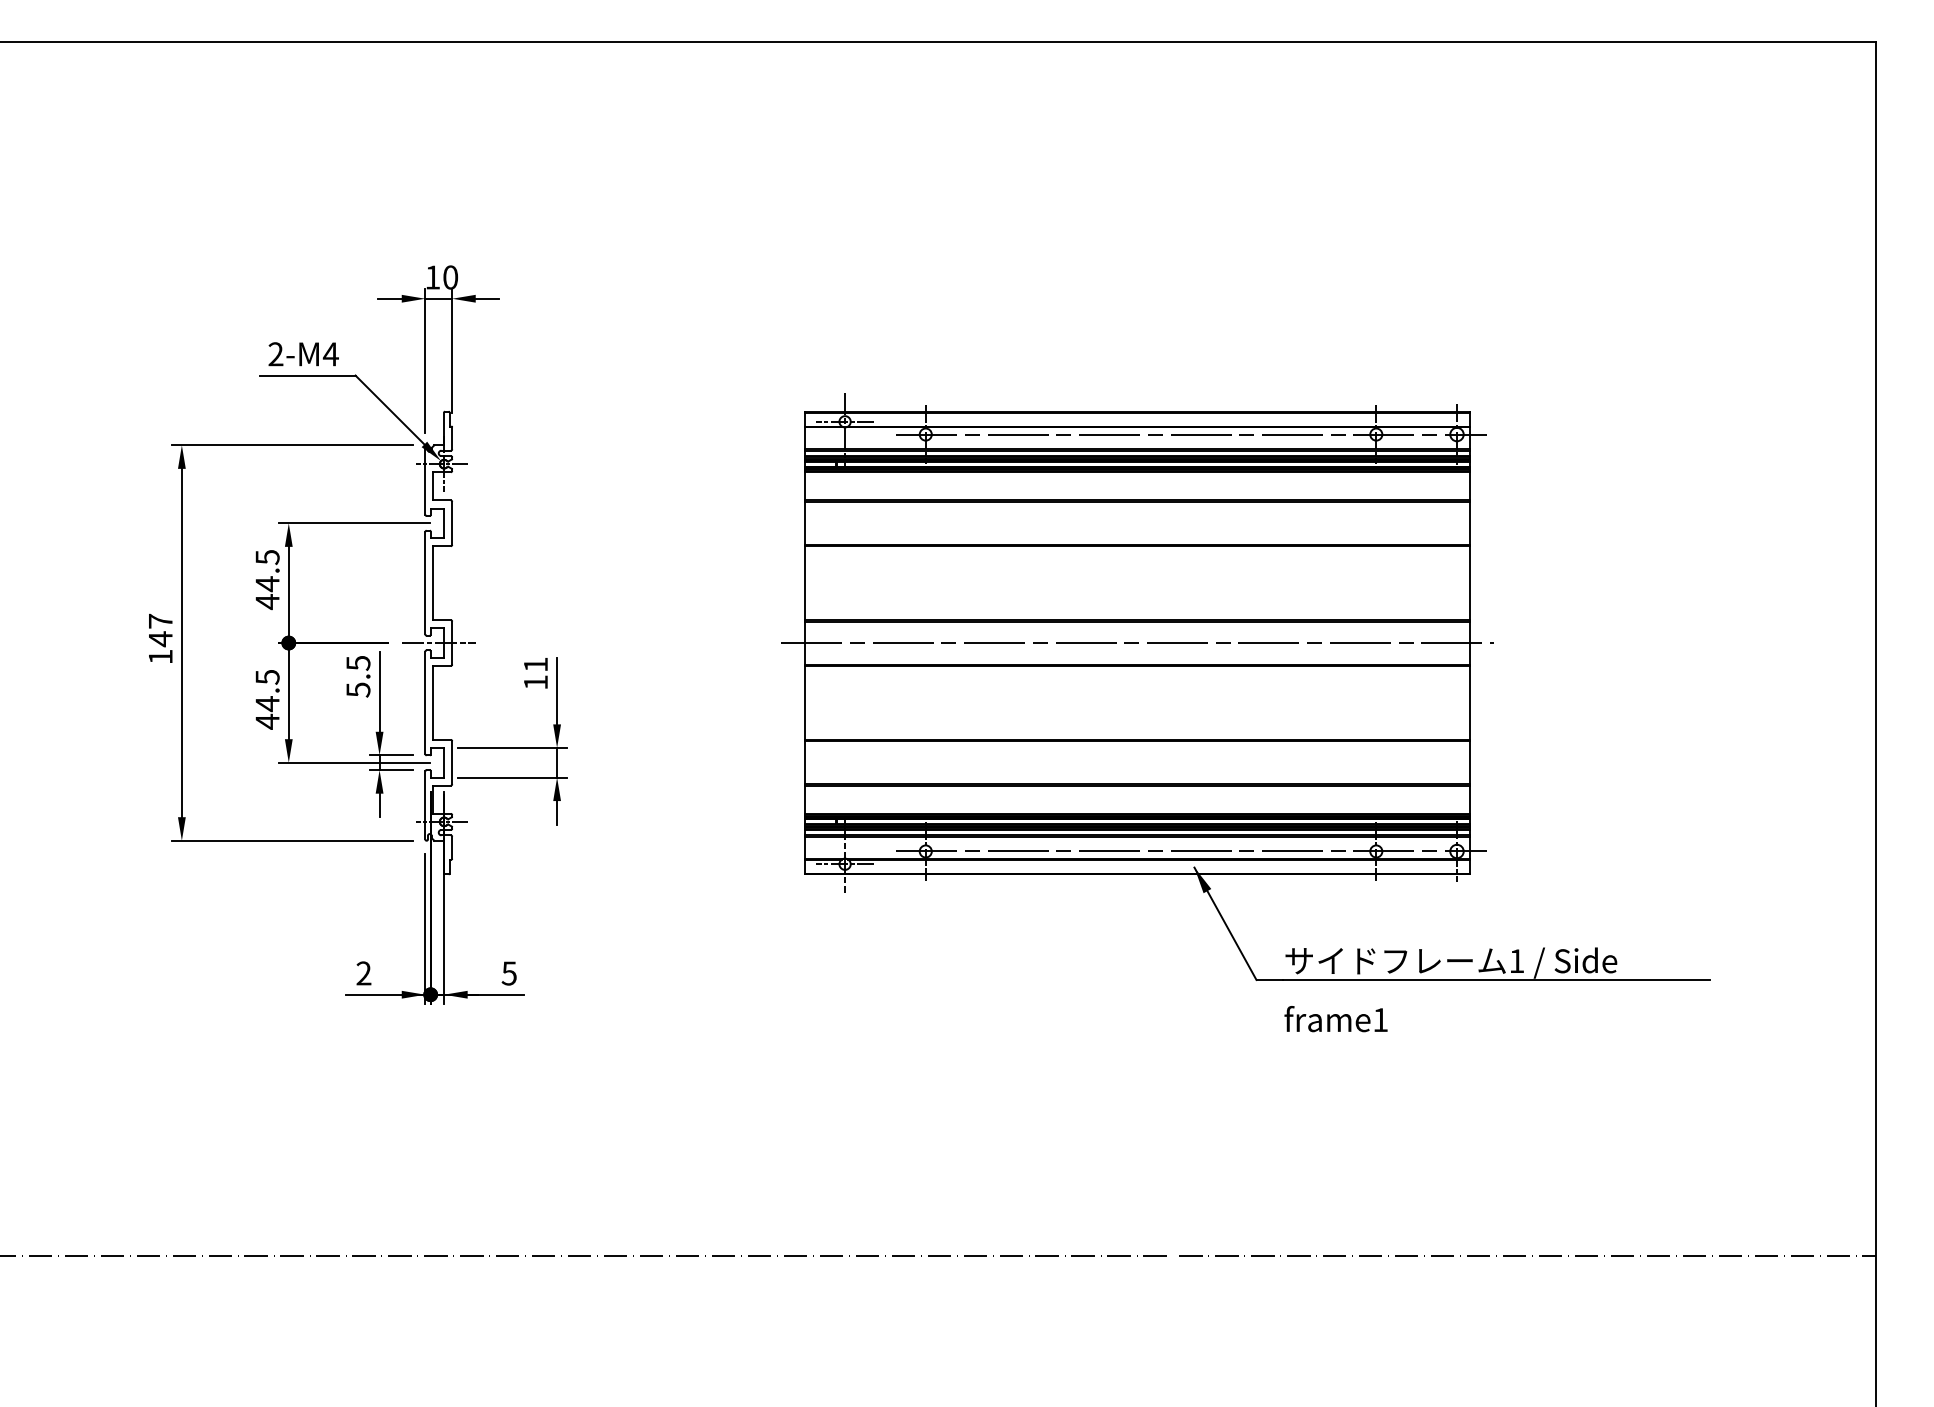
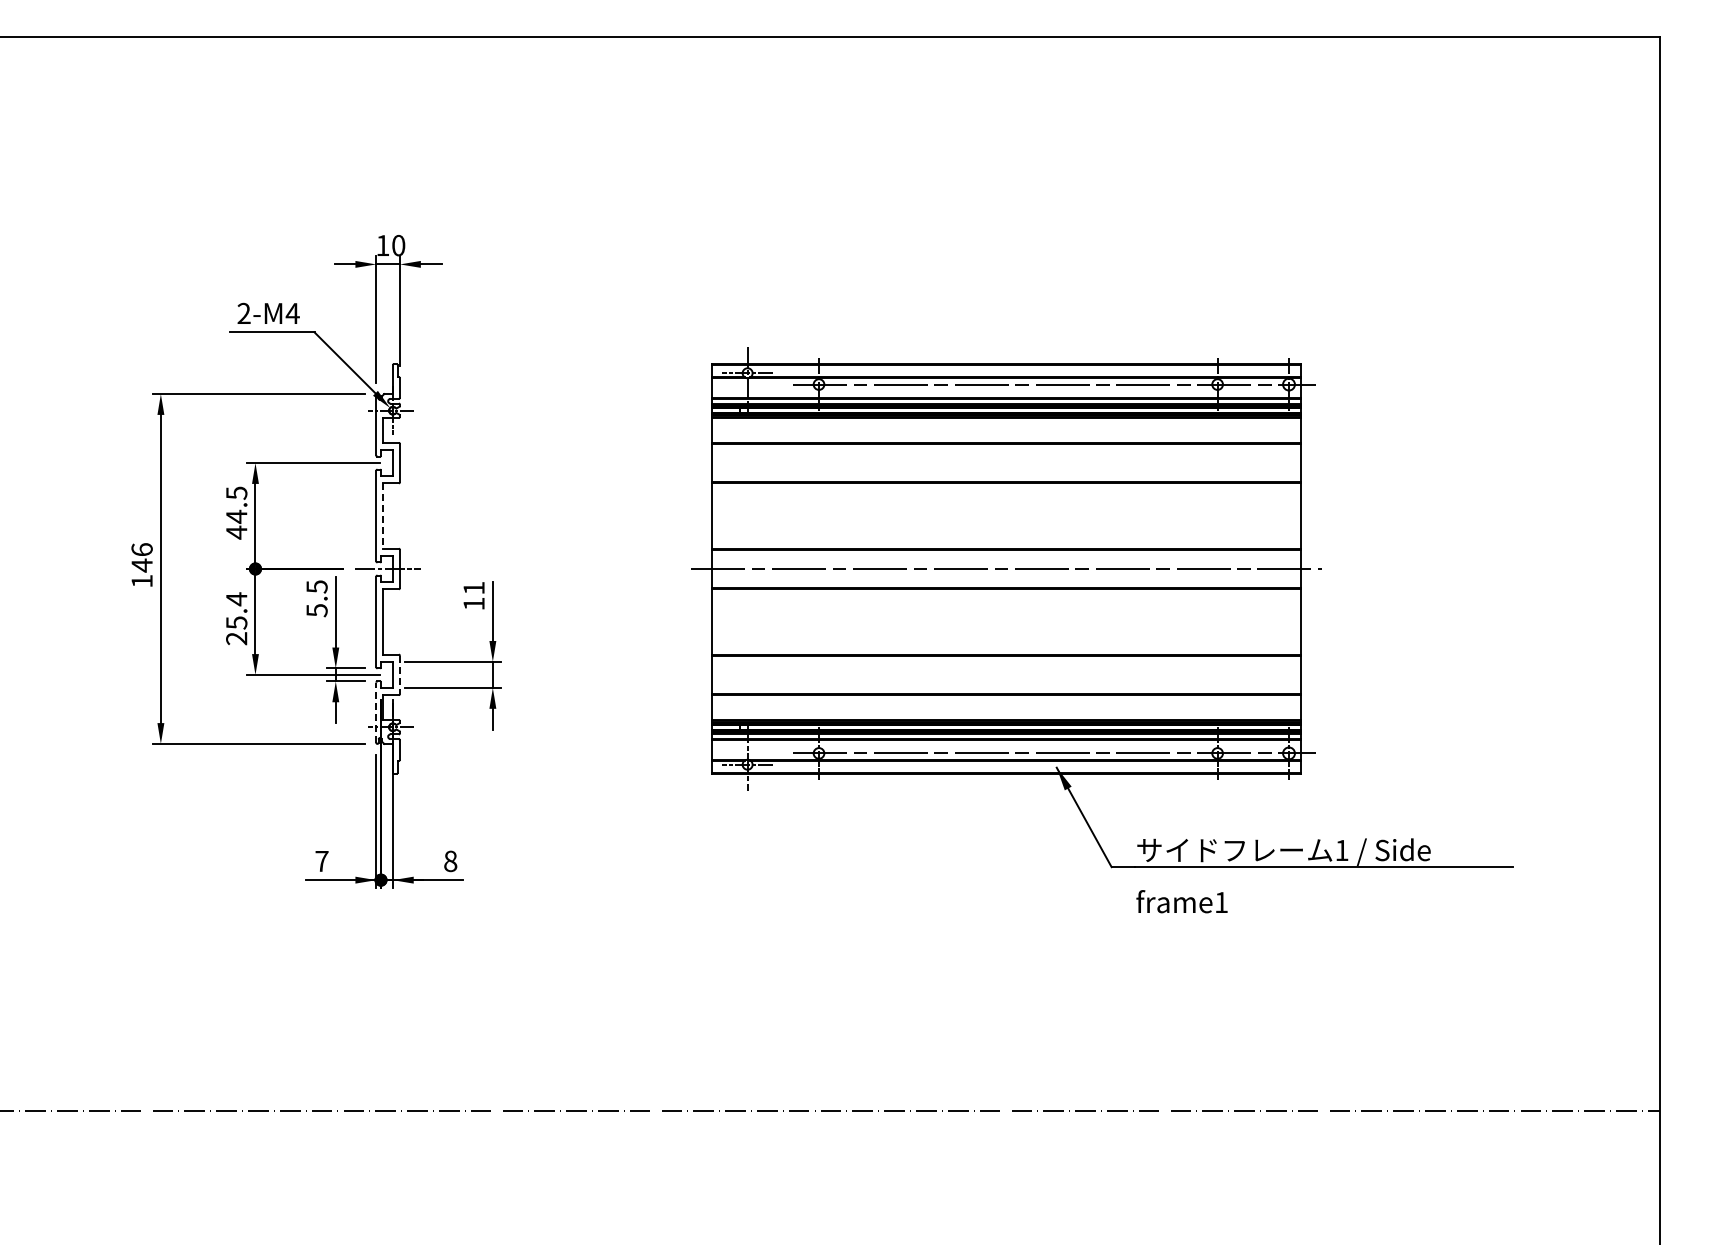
line: (433, 583) -> (383, 516), solid -> dashed
text: (159, 620) -> (141, 549), 147 -> 146
text: (267, 698) -> (236, 618), 44.5 -> 25.4
line: (452, 763) -> (400, 675), solid -> dashed
line: (425, 805) -> (376, 712), solid -> dashed
text: (363, 972) -> (321, 860), 2 -> 7
text: (509, 972) -> (450, 860), 5 -> 8

